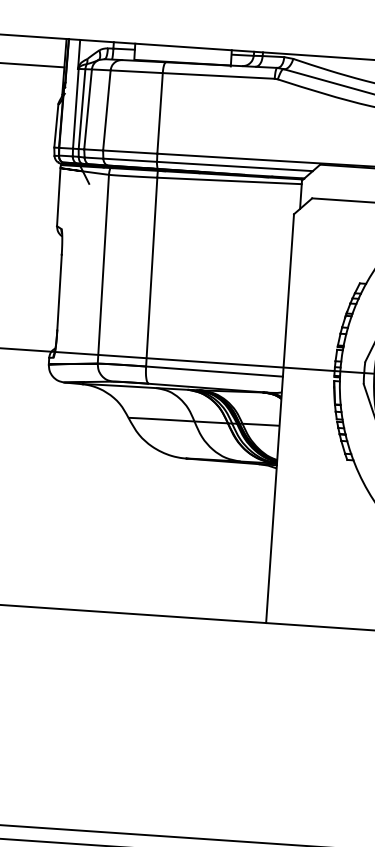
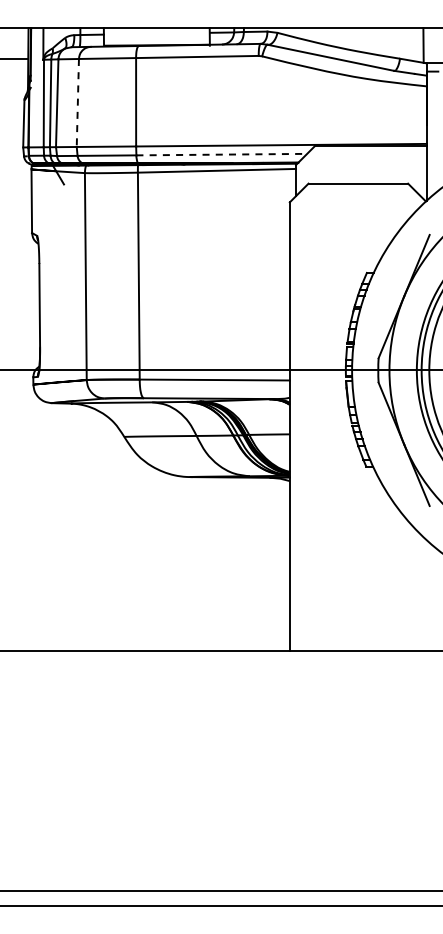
line: (106, 110) -> (77, 103), solid -> dashed
line: (235, 166) -> (222, 154), solid -> dashed

